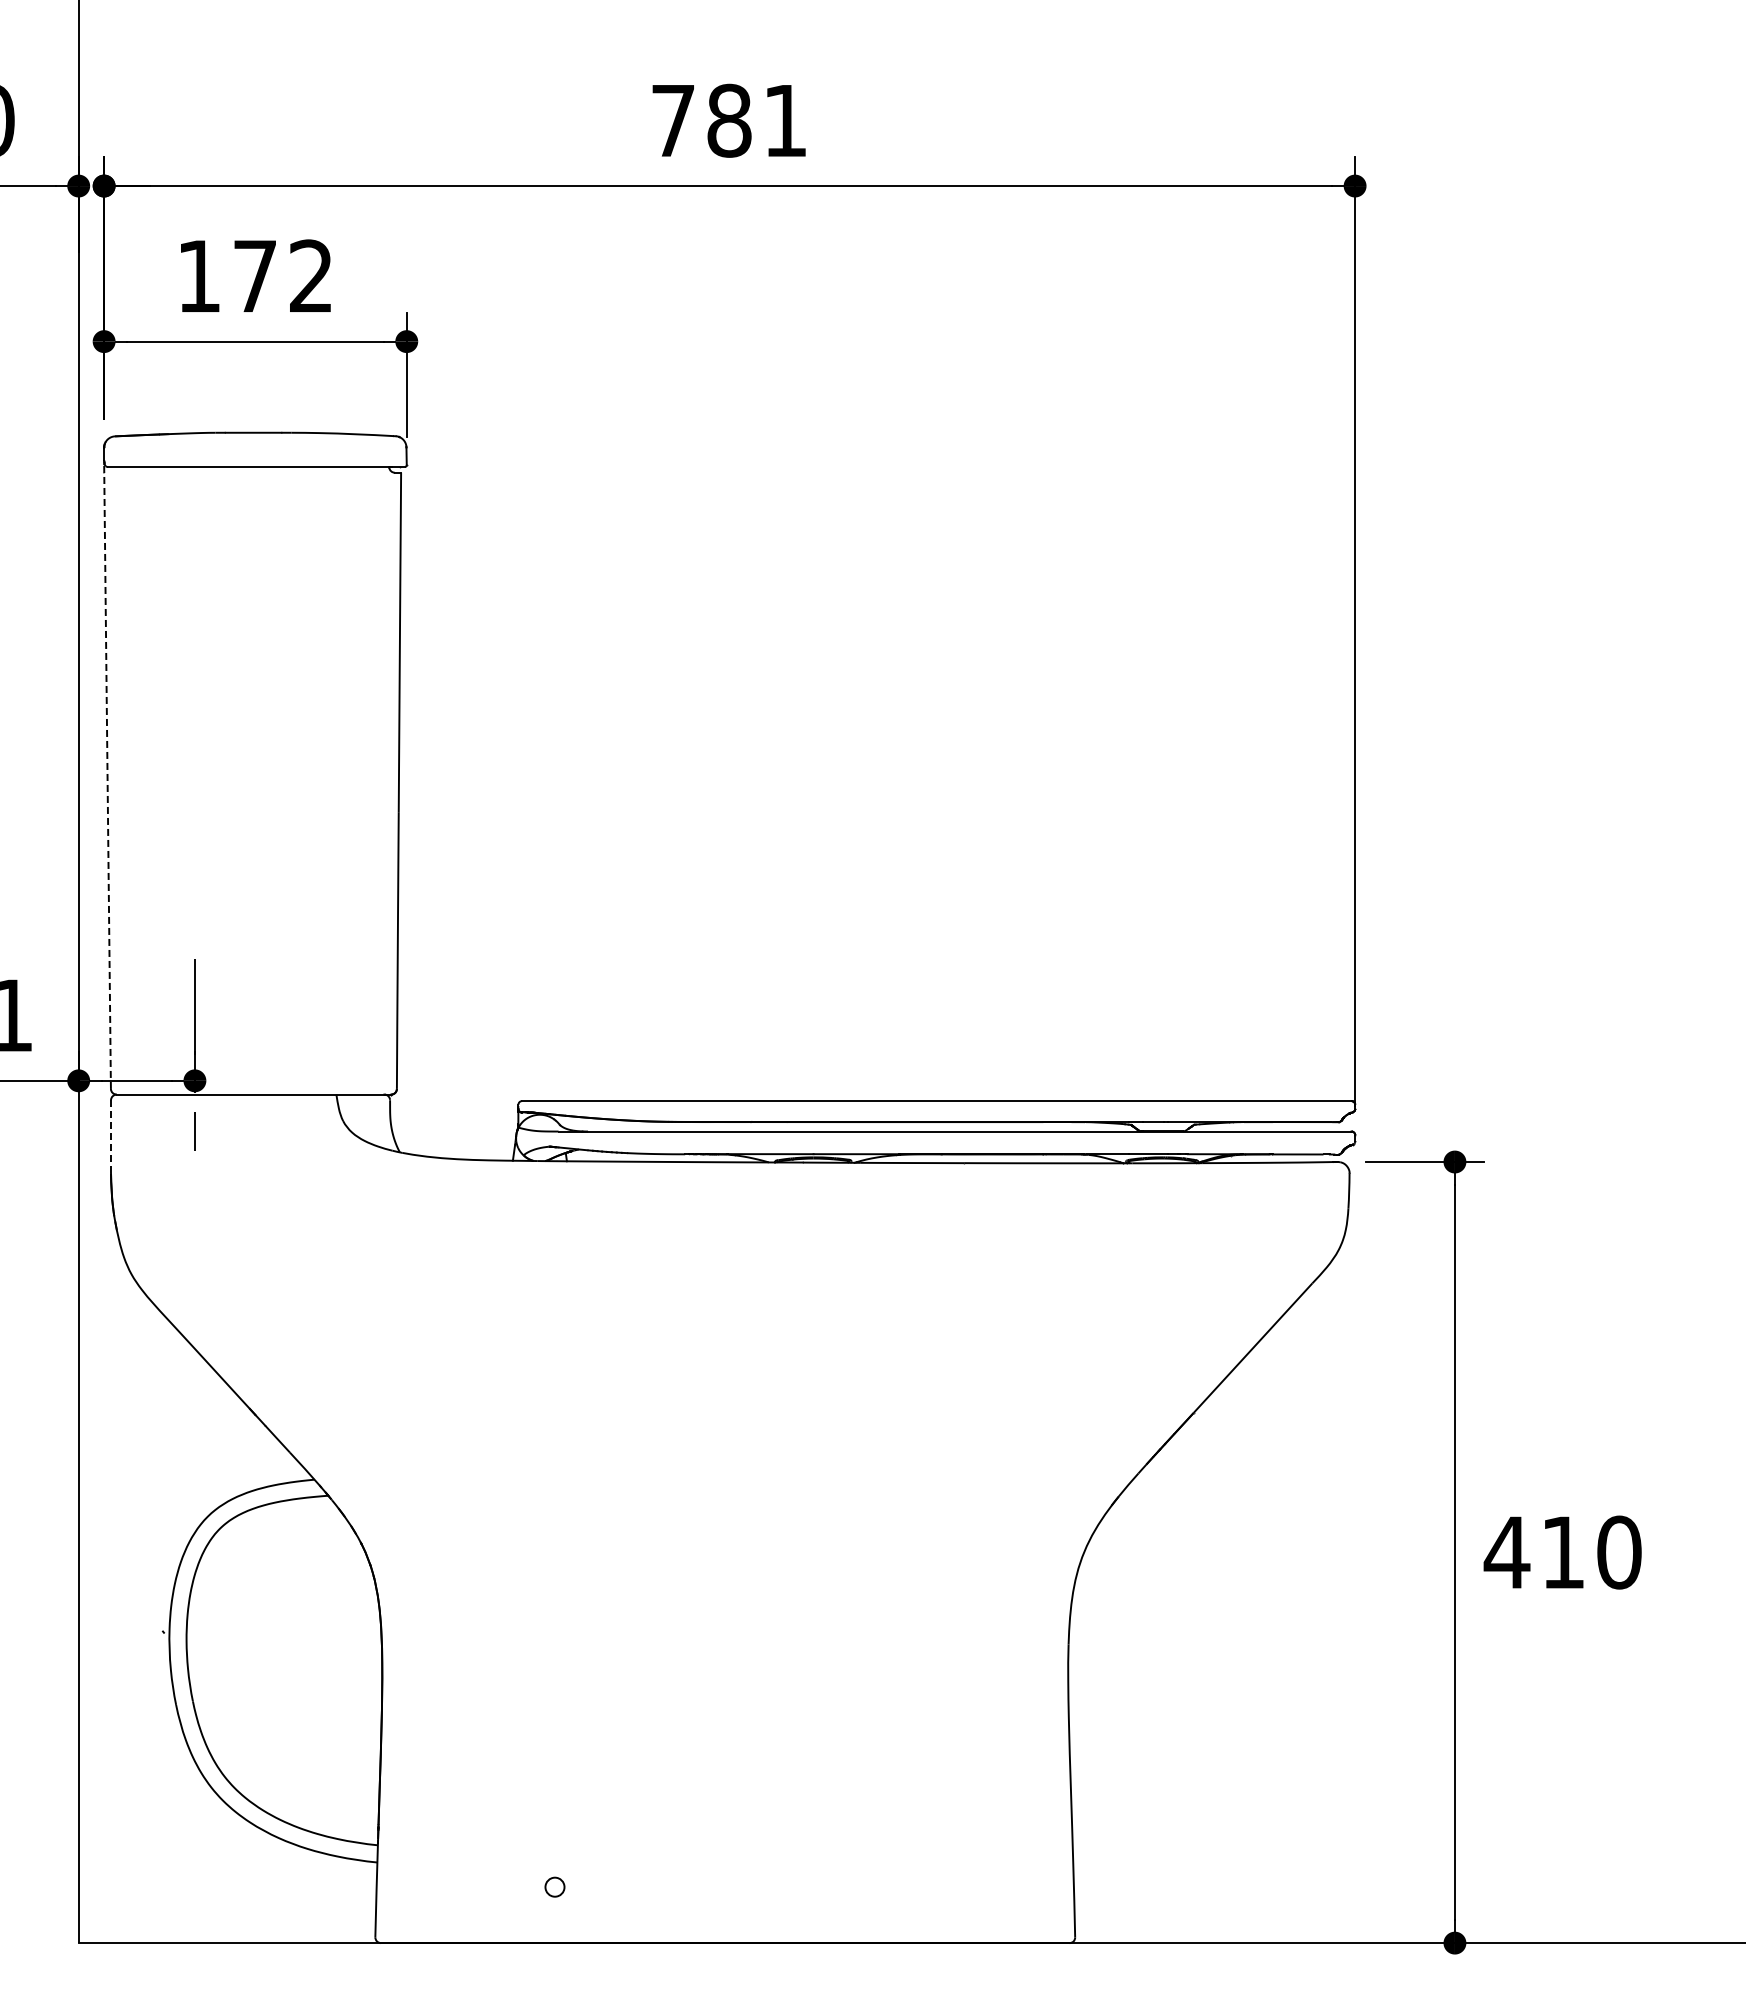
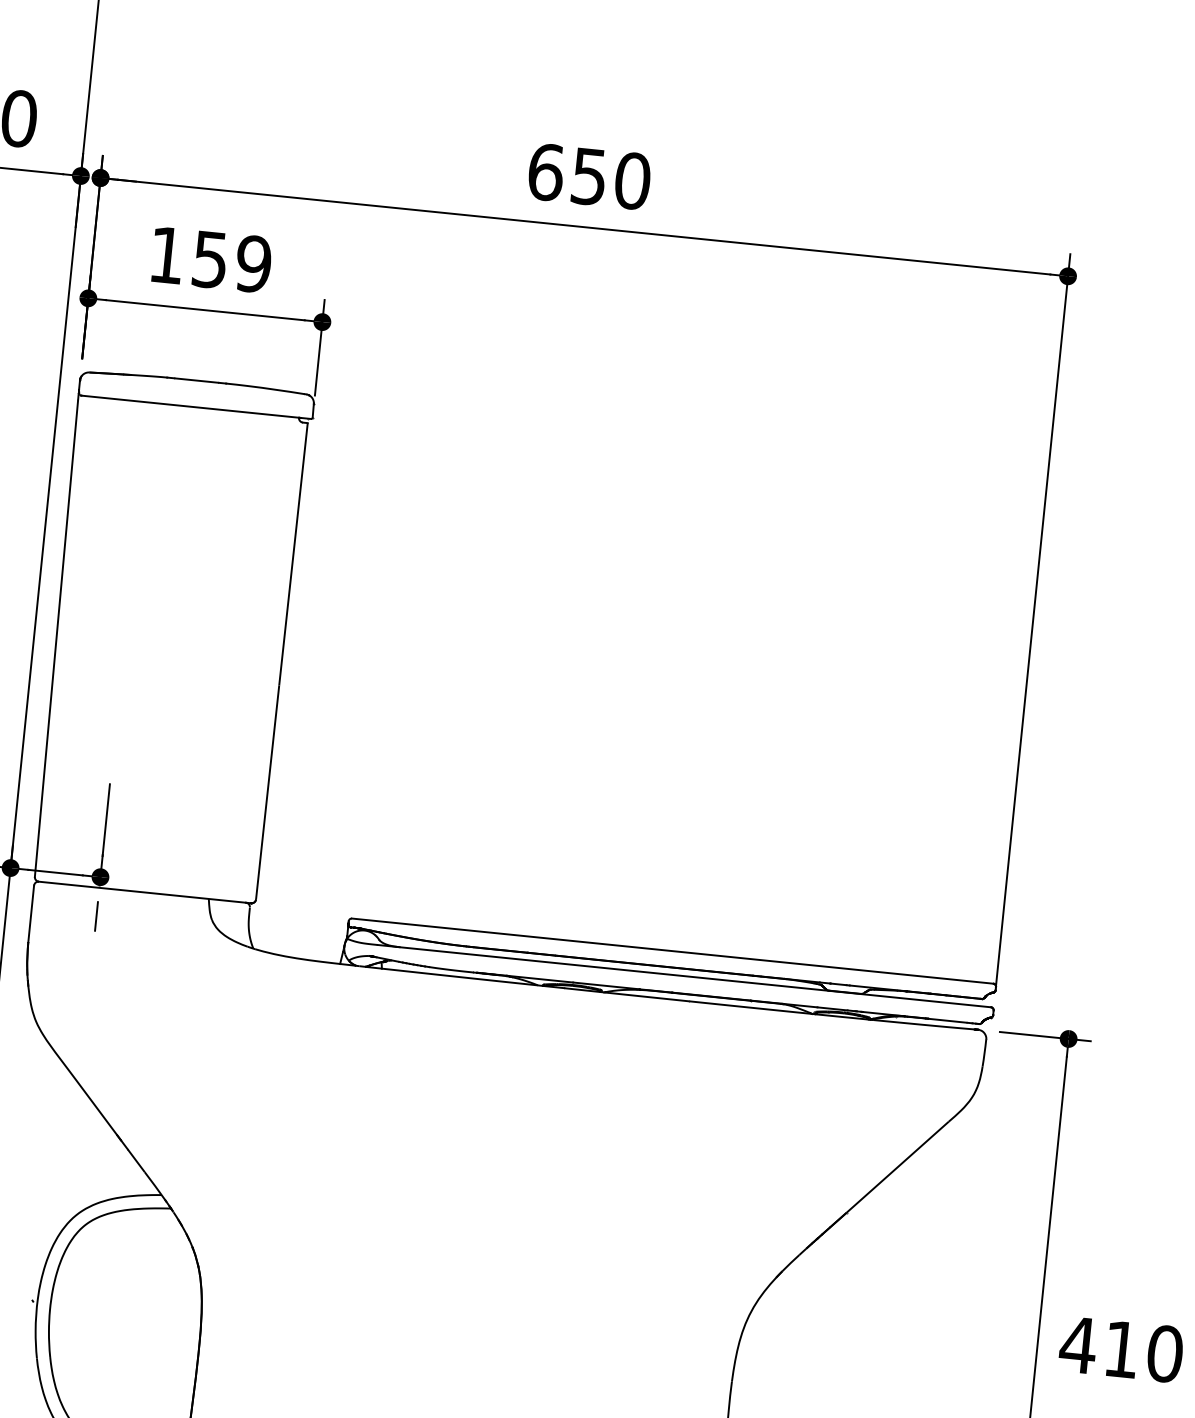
text: (729, 120) -> (589, 176), 781 -> 650
text: (283, 276) -> (232, 262), 172 -> 159
line: (107, 777) -> (56, 635), dashed -> solid
line: (111, 1136) -> (31, 913), dashed -> solid

